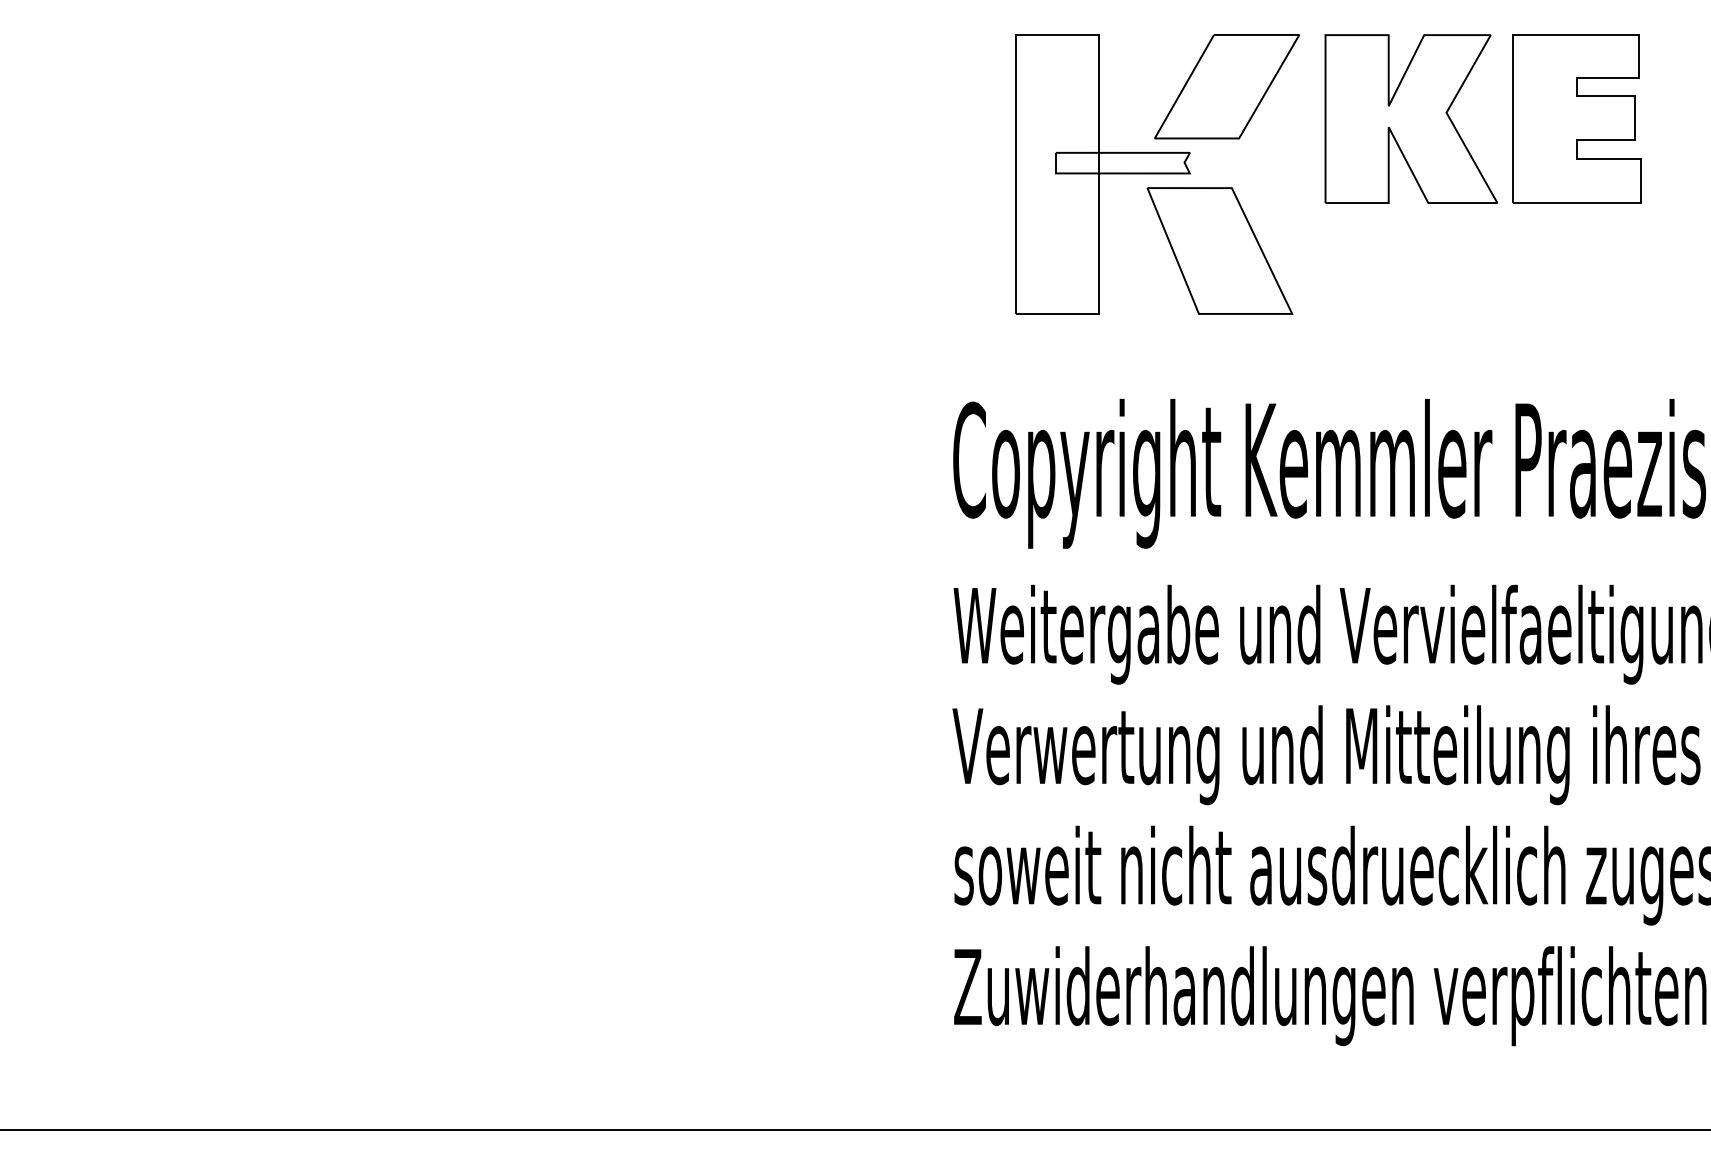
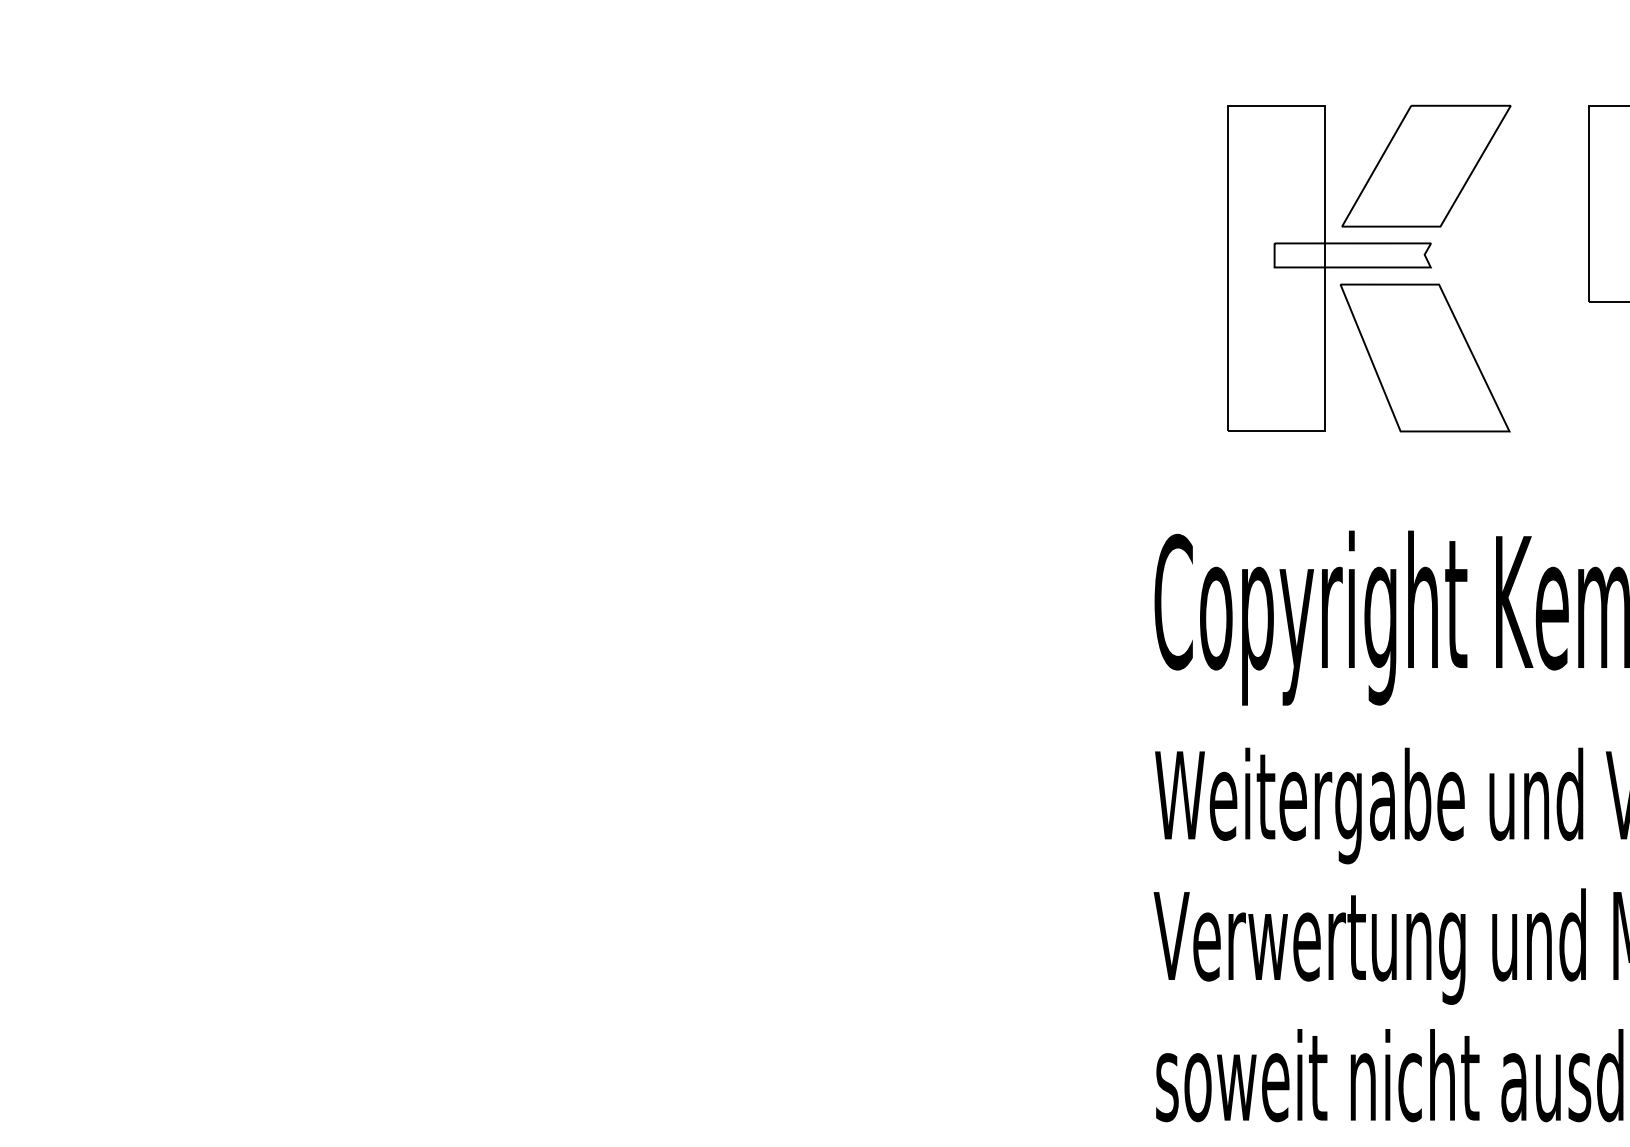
part: (1226, 86) -> (1425, 165), moved
part: (1219, 250) -> (1424, 357), moved

